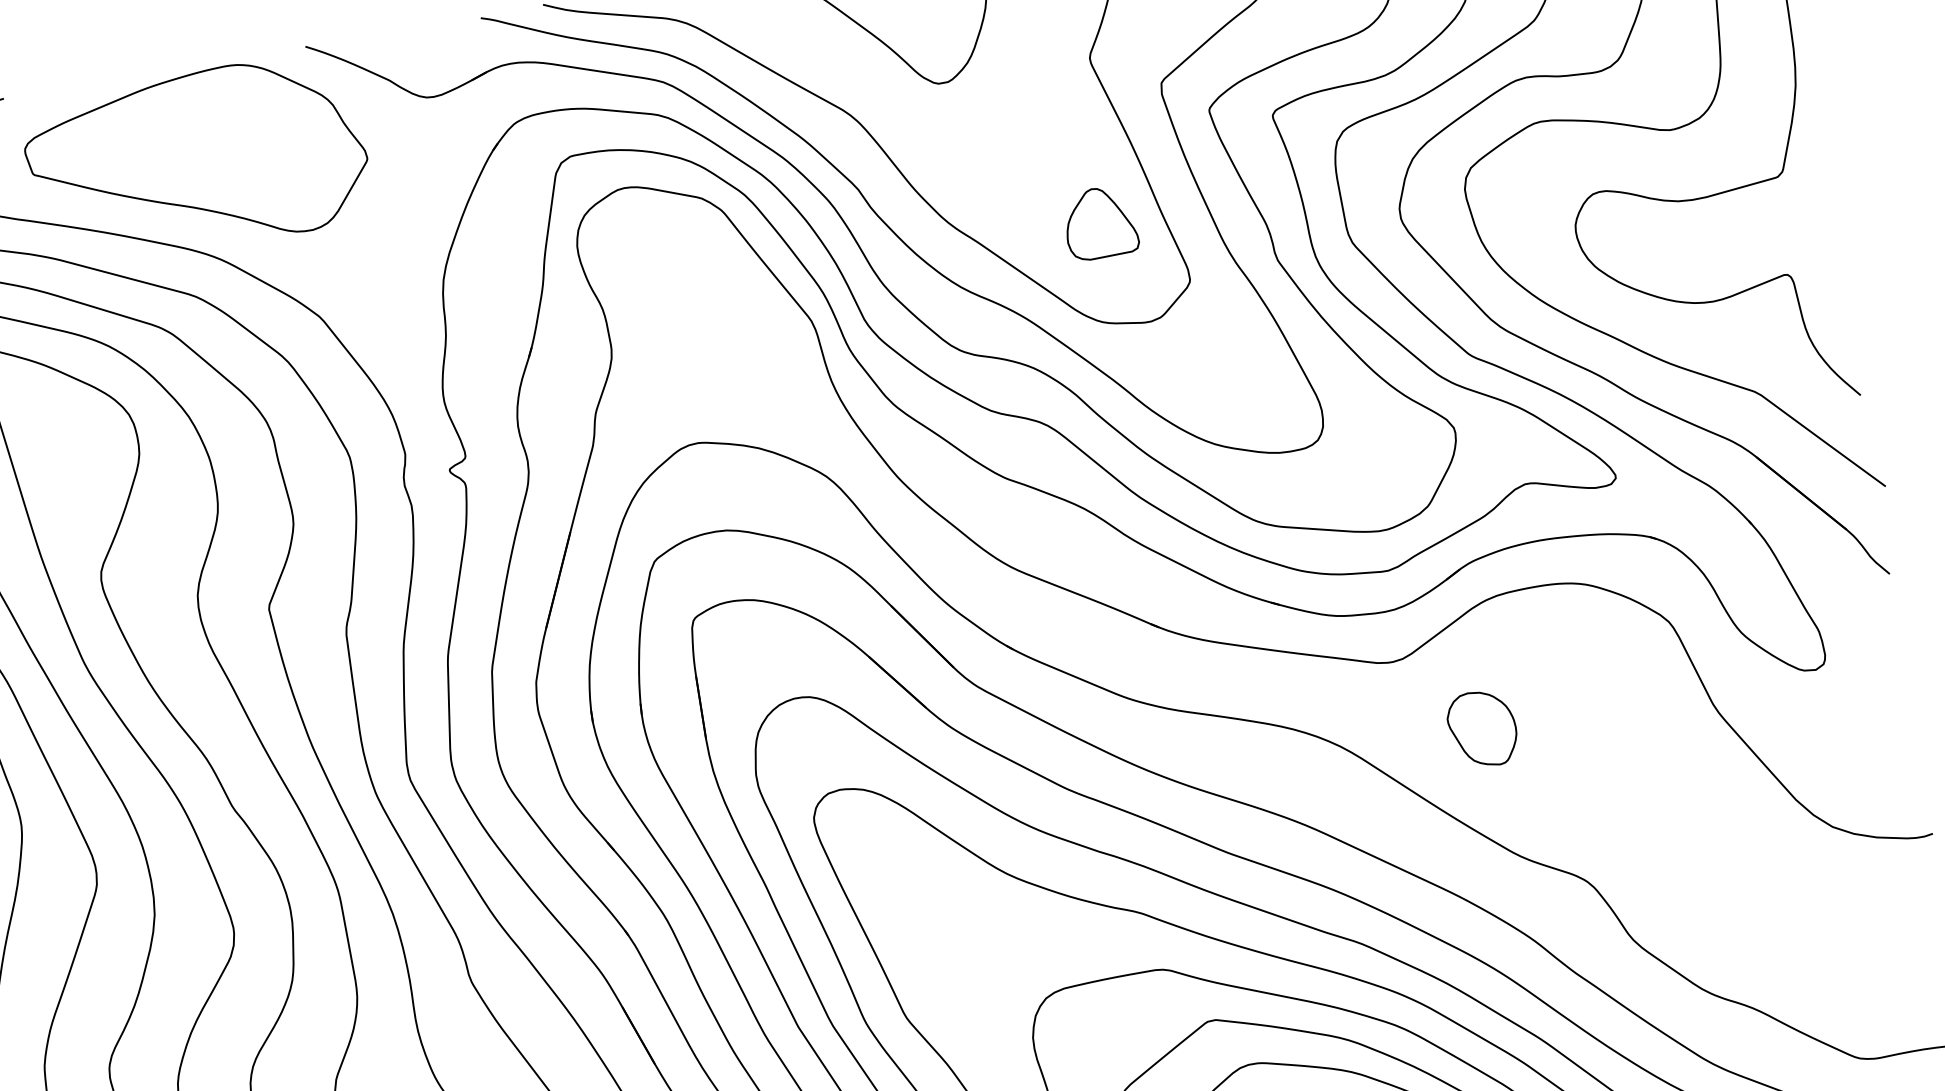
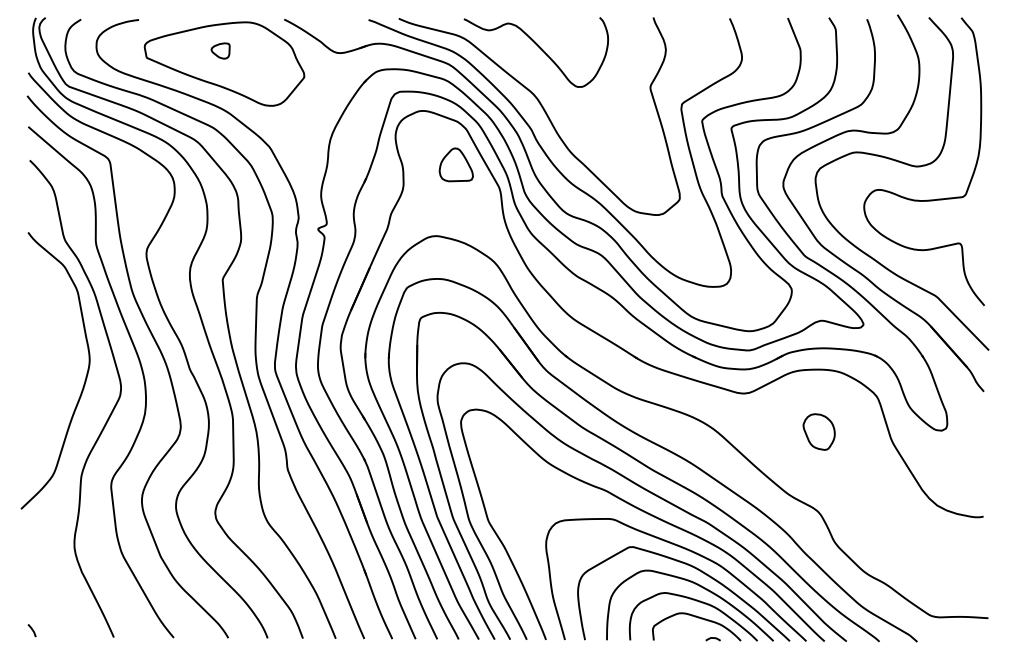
part: (183, 133) -> (220, 50), added
part: (1098, 222) -> (455, 164), moved
part: (1481, 728) -> (818, 431), moved

